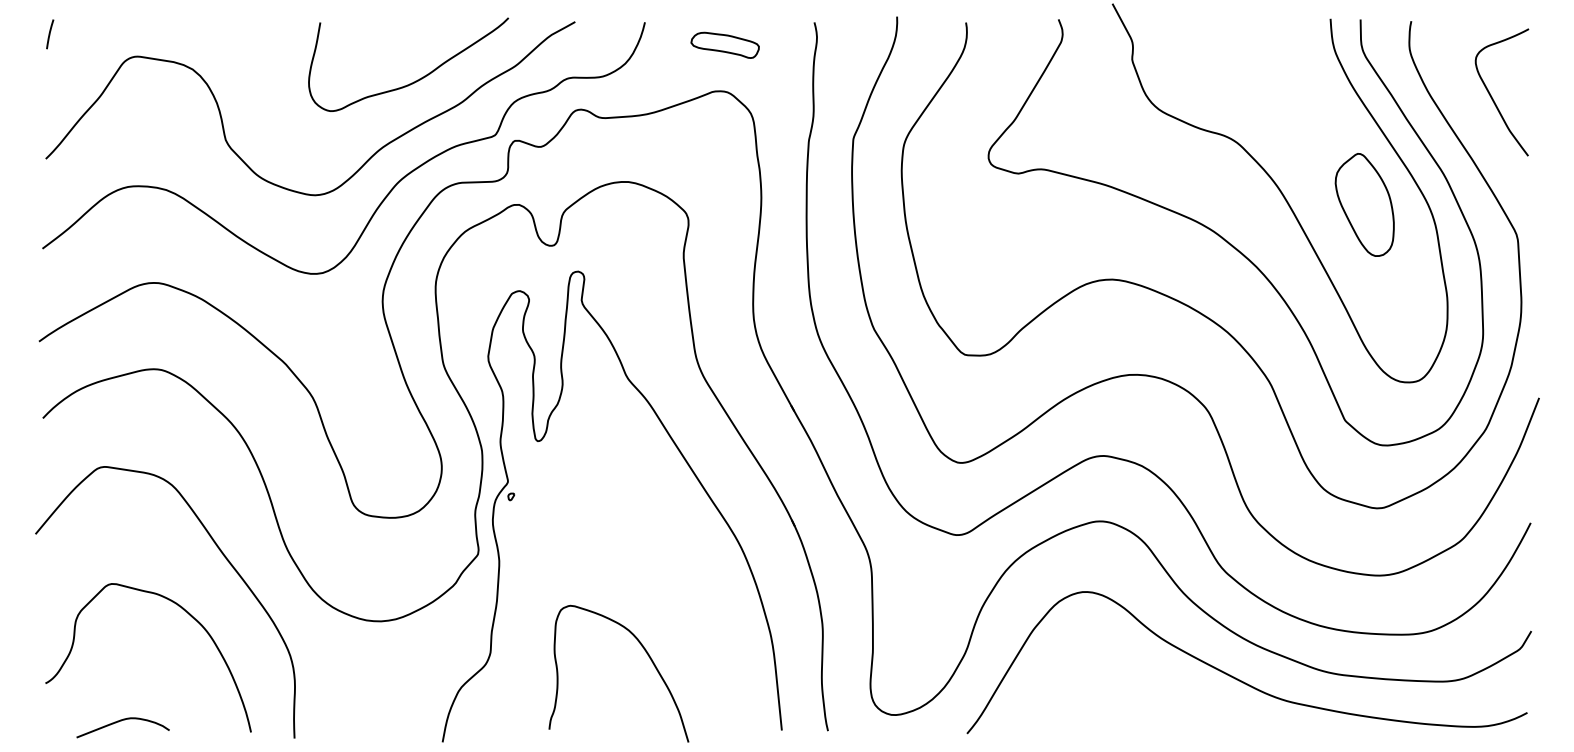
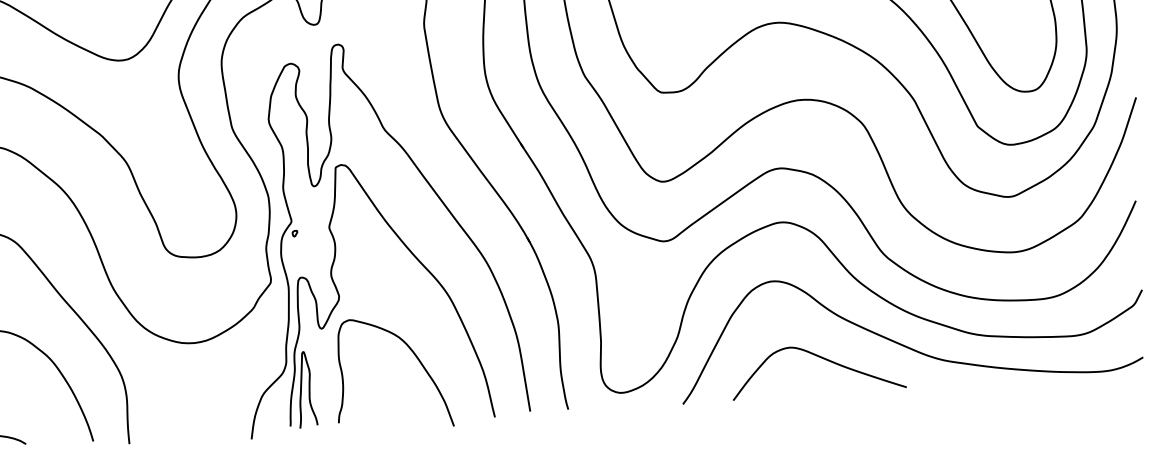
part: (560, 575) -> (339, 295), added
curve: (1139, 689) -> (822, 358), added

